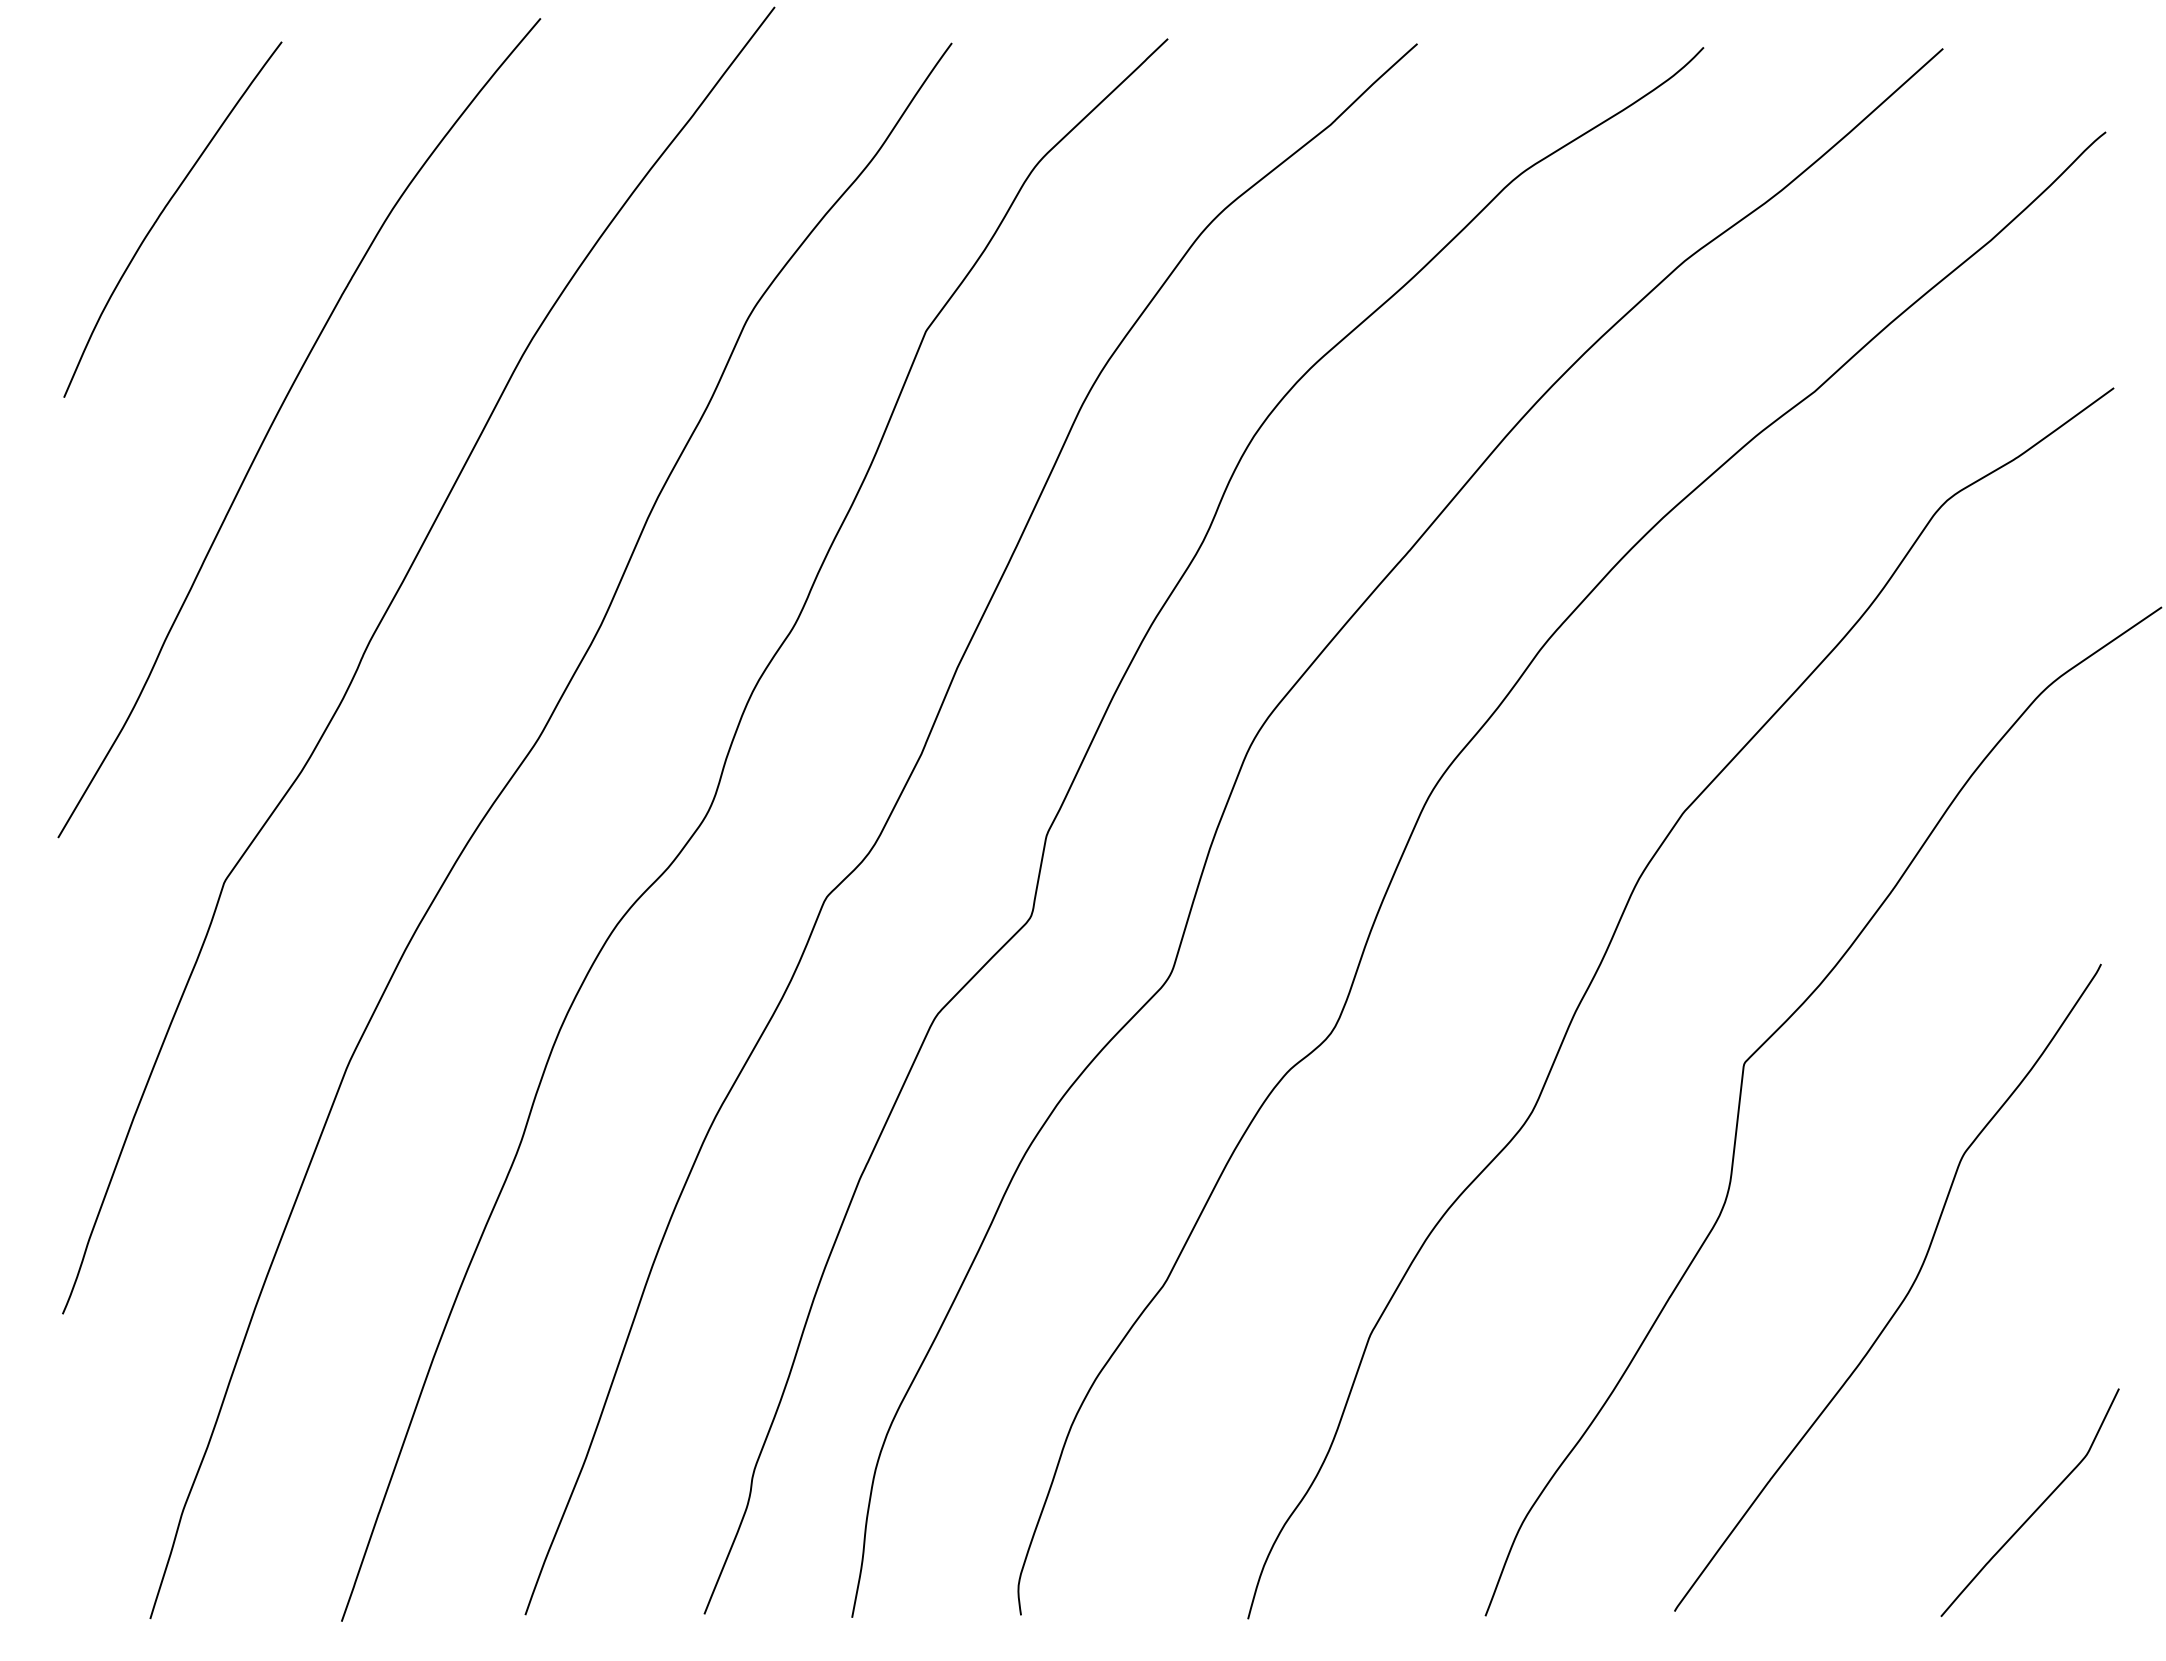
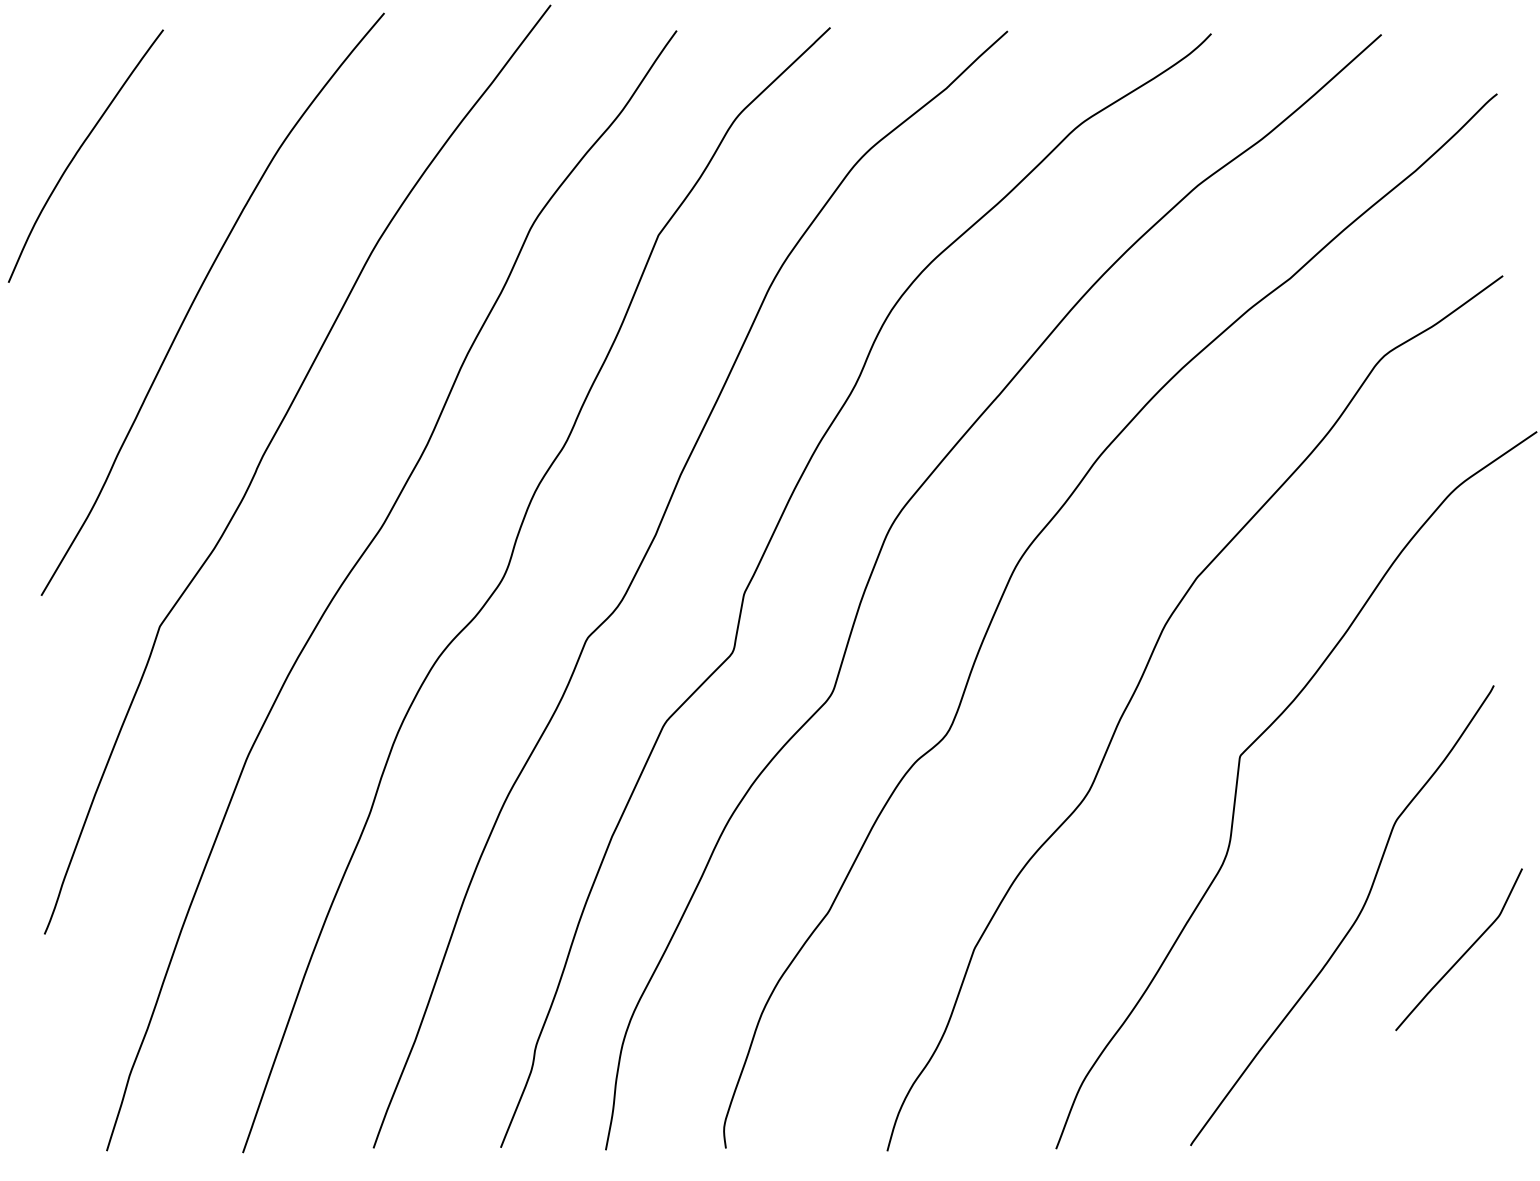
curve: (162, 213) -> (78, 151), moved
curve: (2036, 1508) -> (1463, 953), moved

